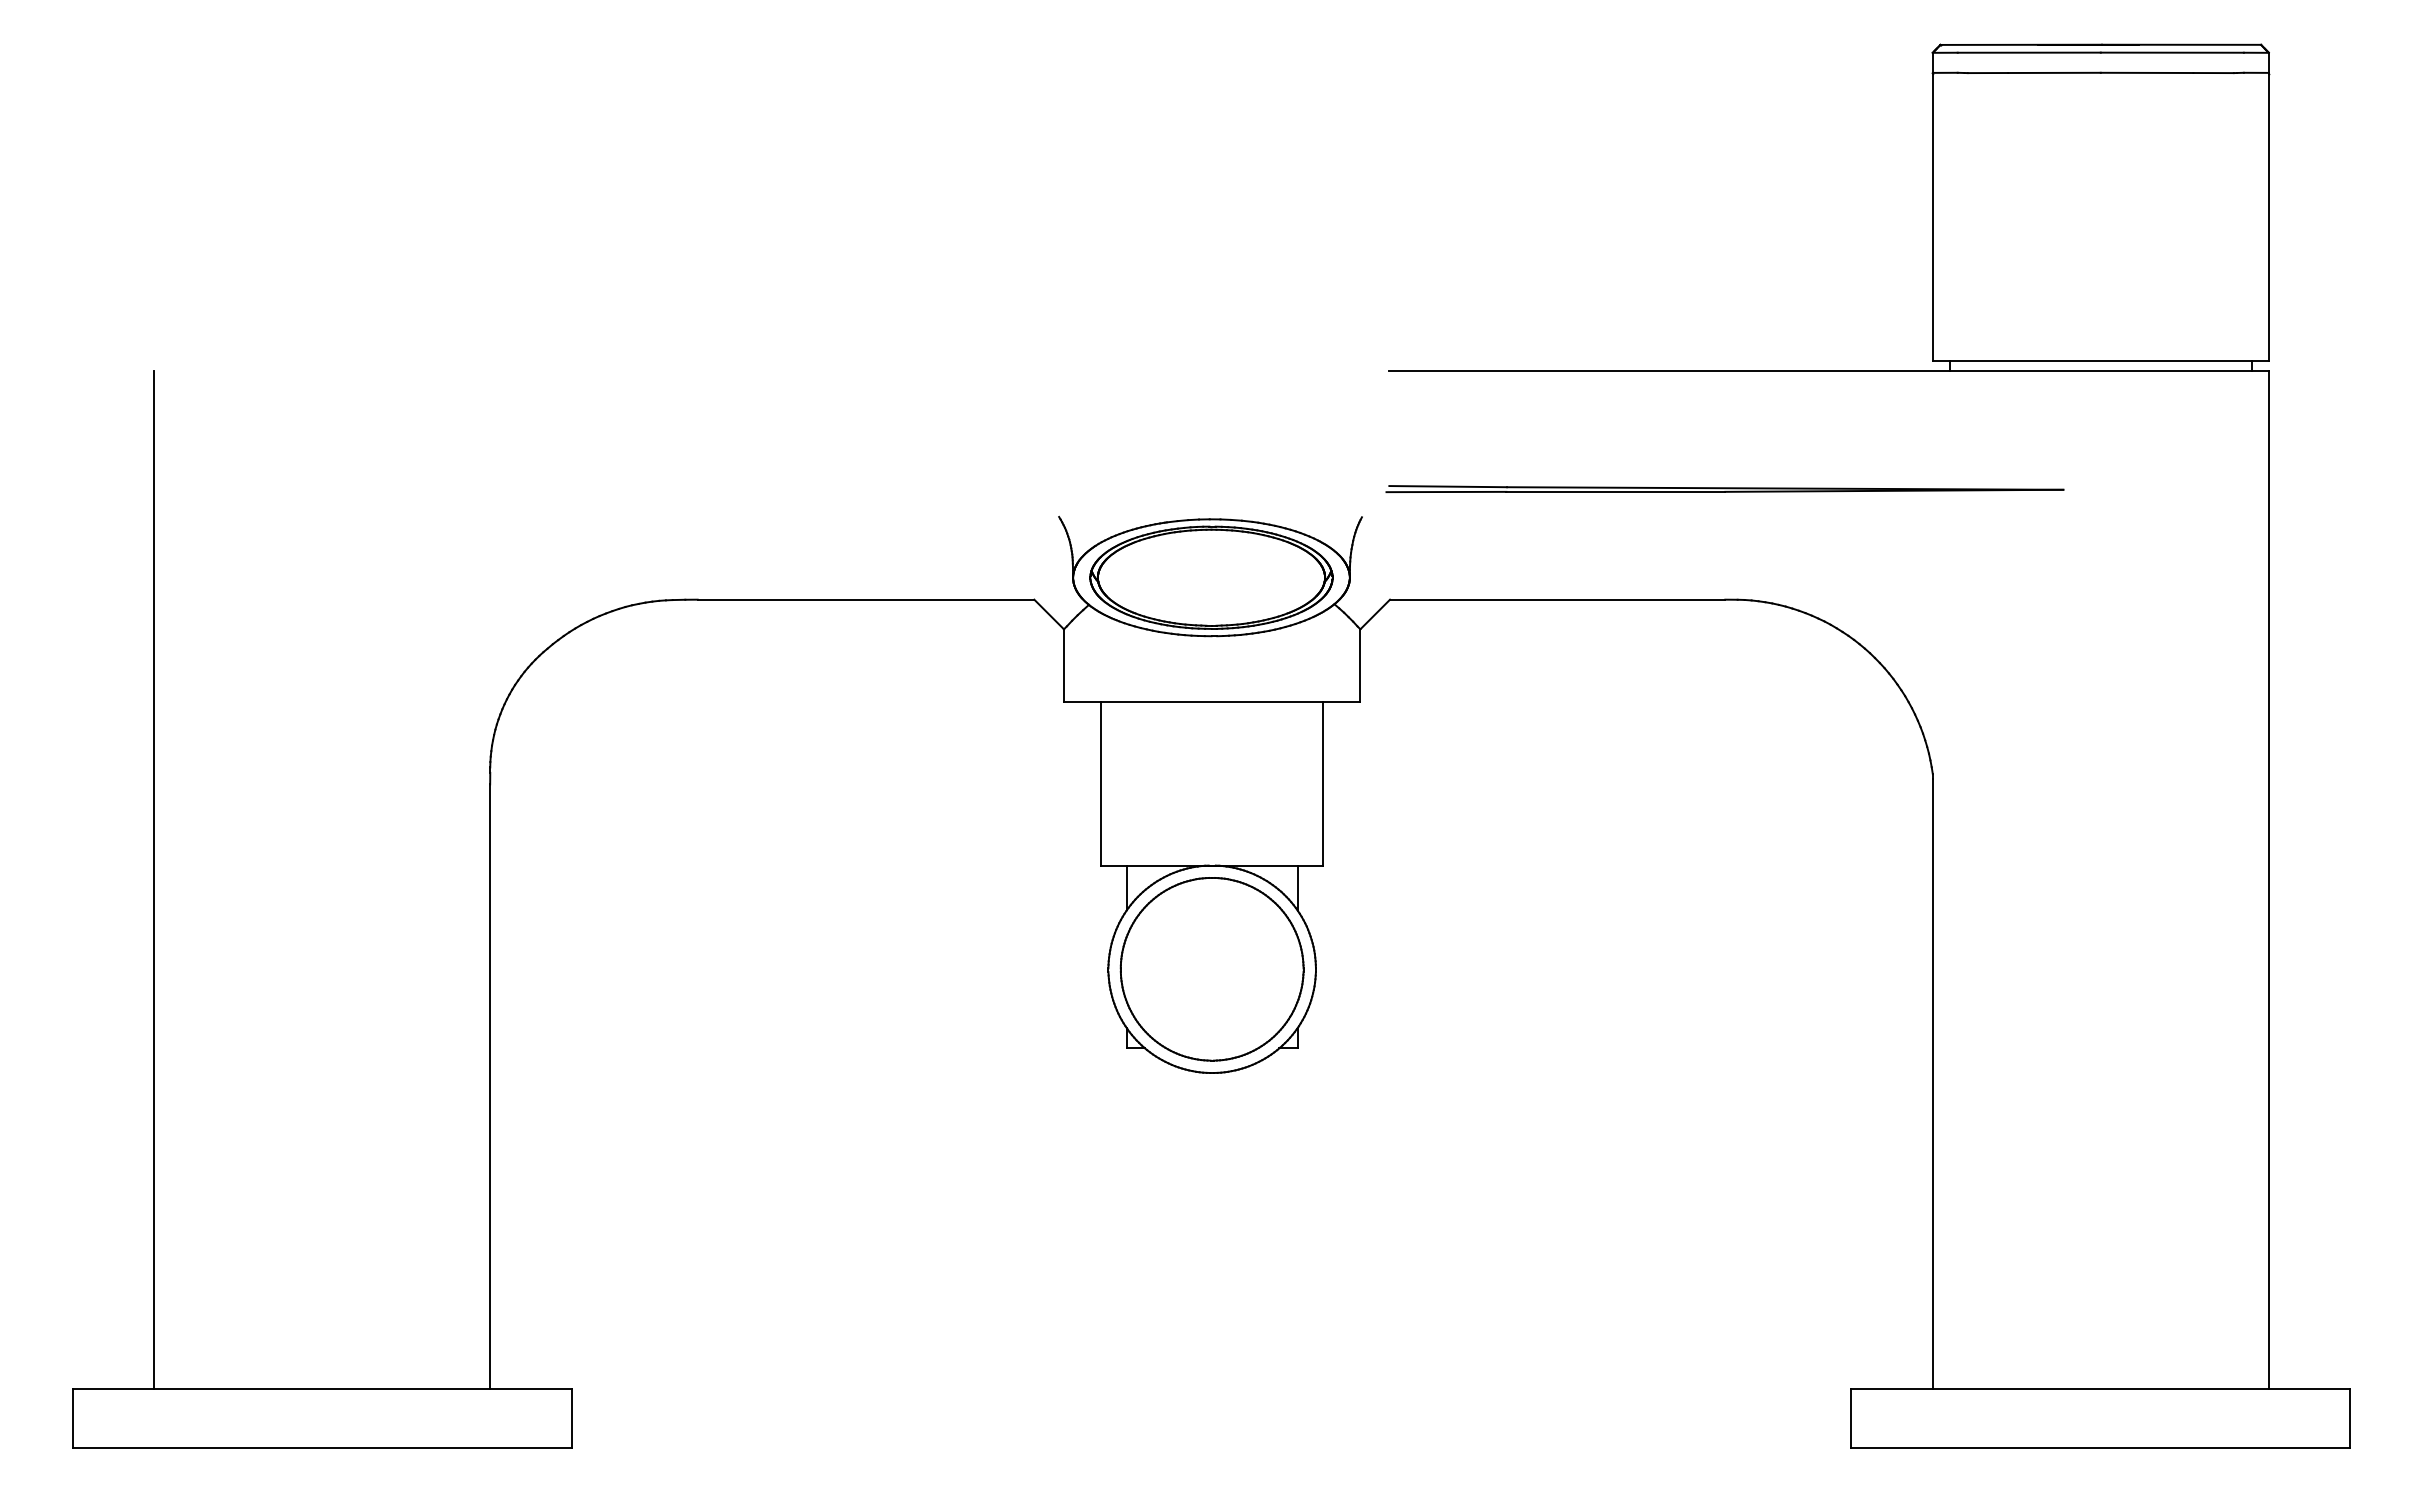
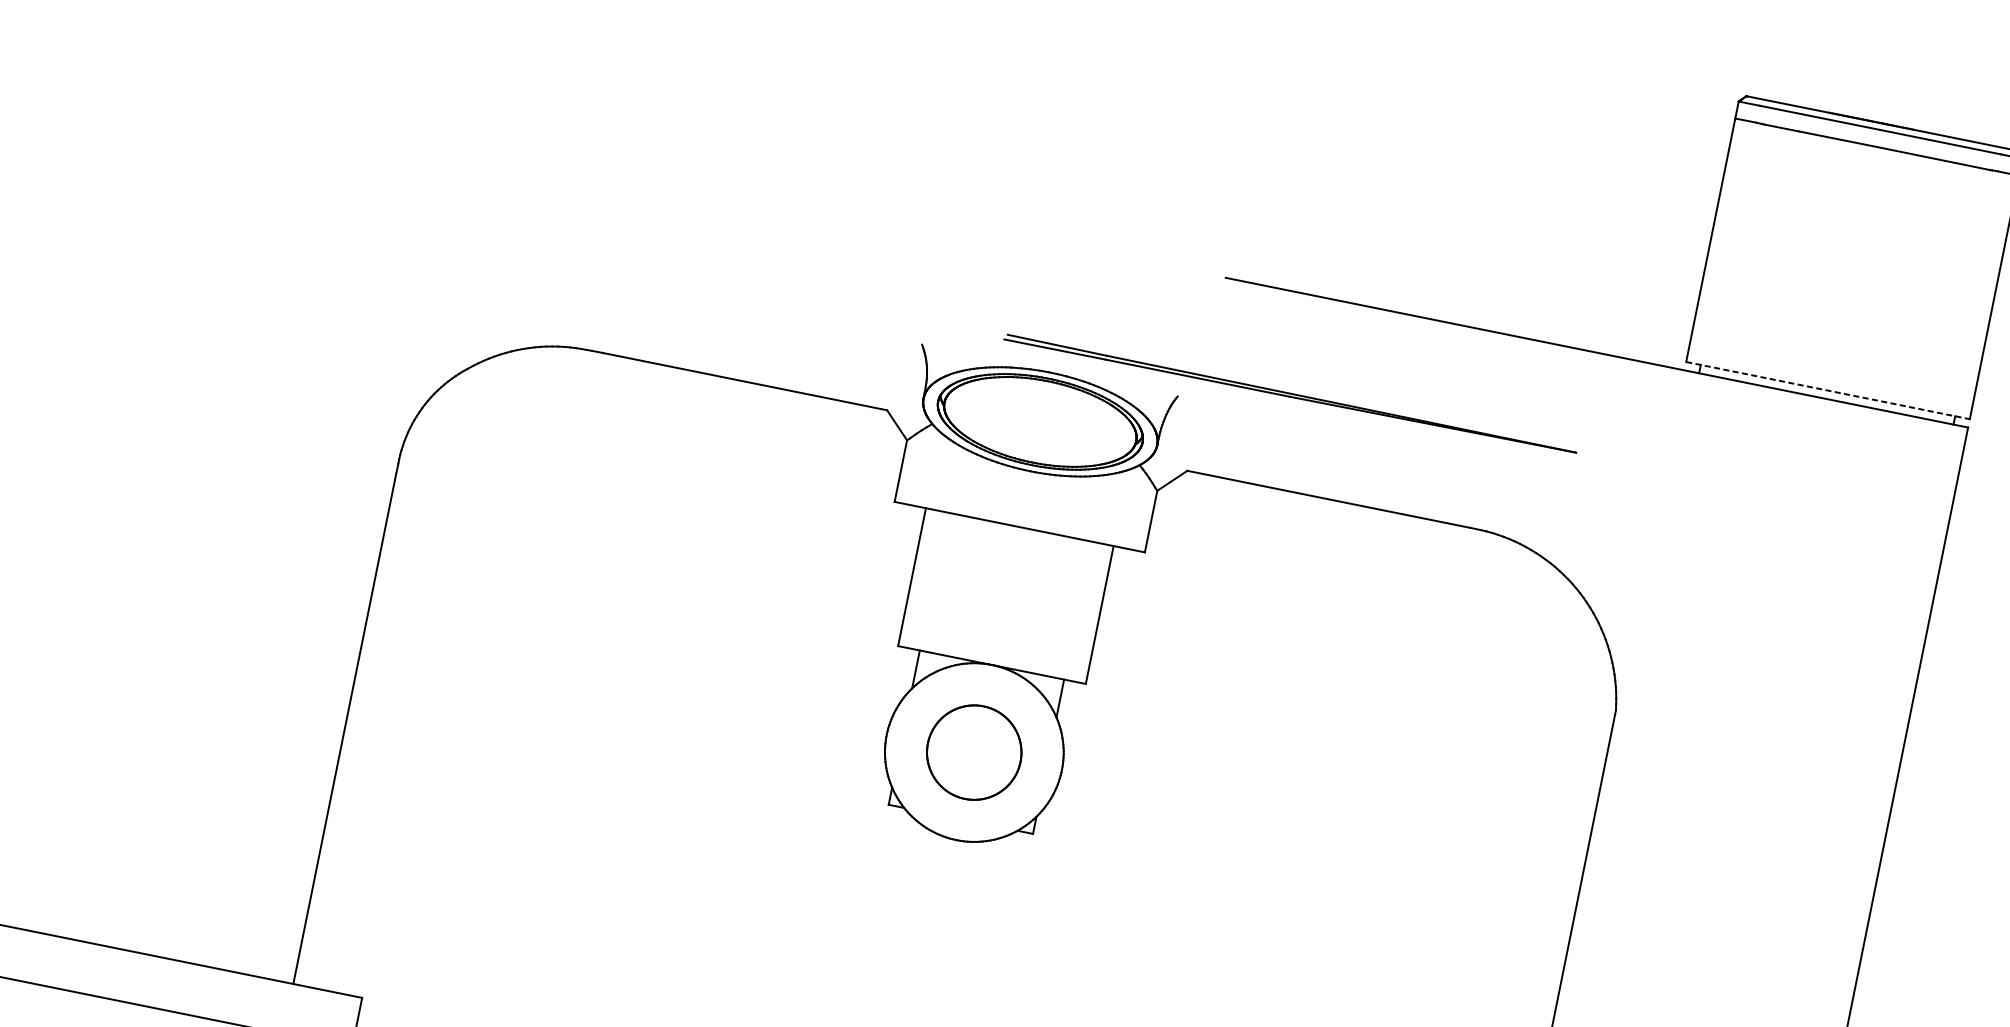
line: (2100, 361) -> (1827, 390), solid -> dashed
part: (1724, 489) -> (1290, 394), moved
line: (154, 879) -> (96, 496), removed
part: (1211, 969) -> (973, 752), size x0.6

